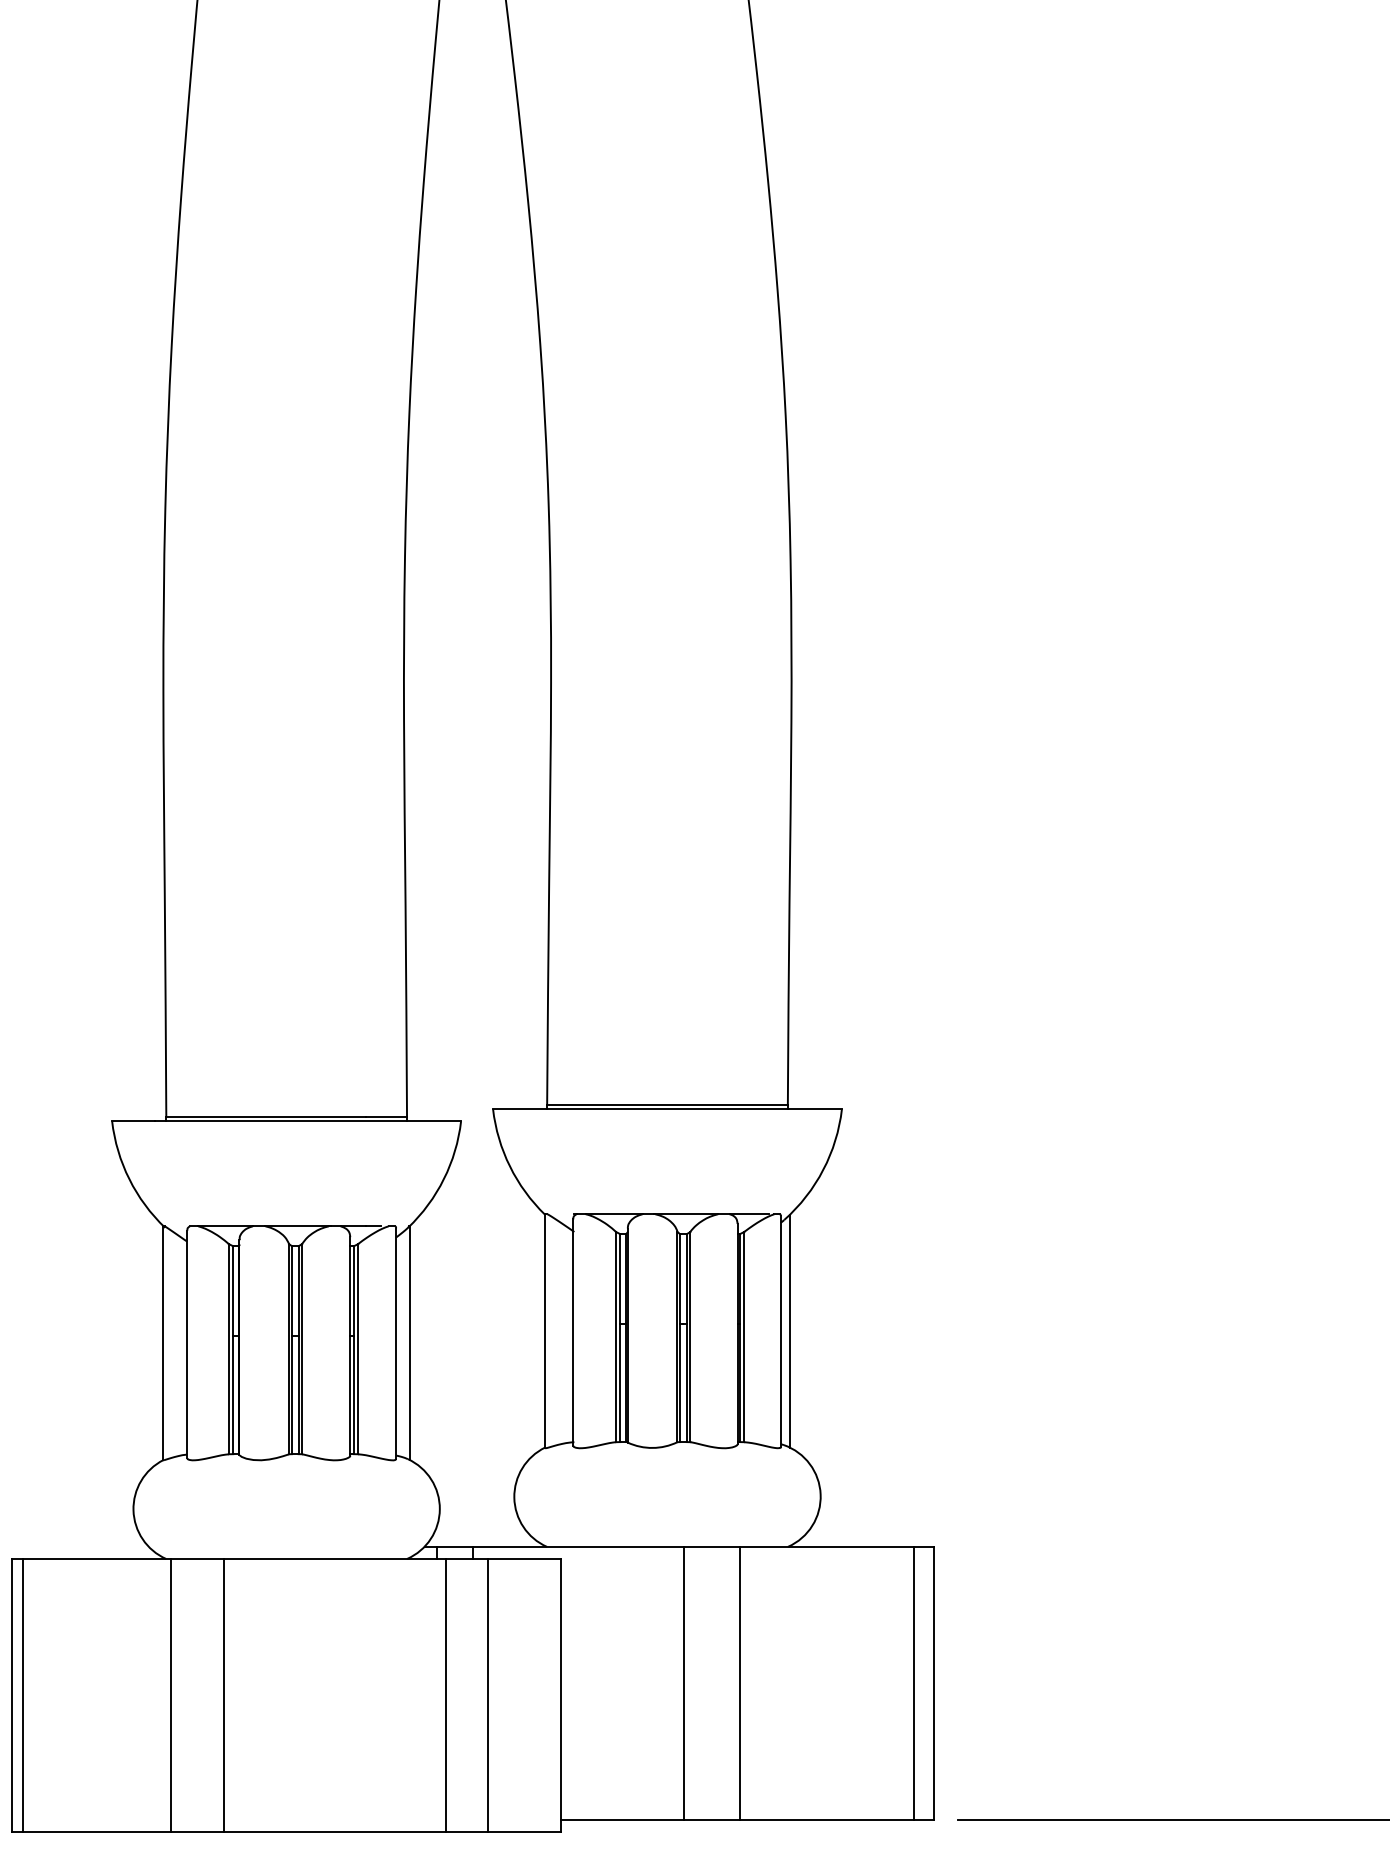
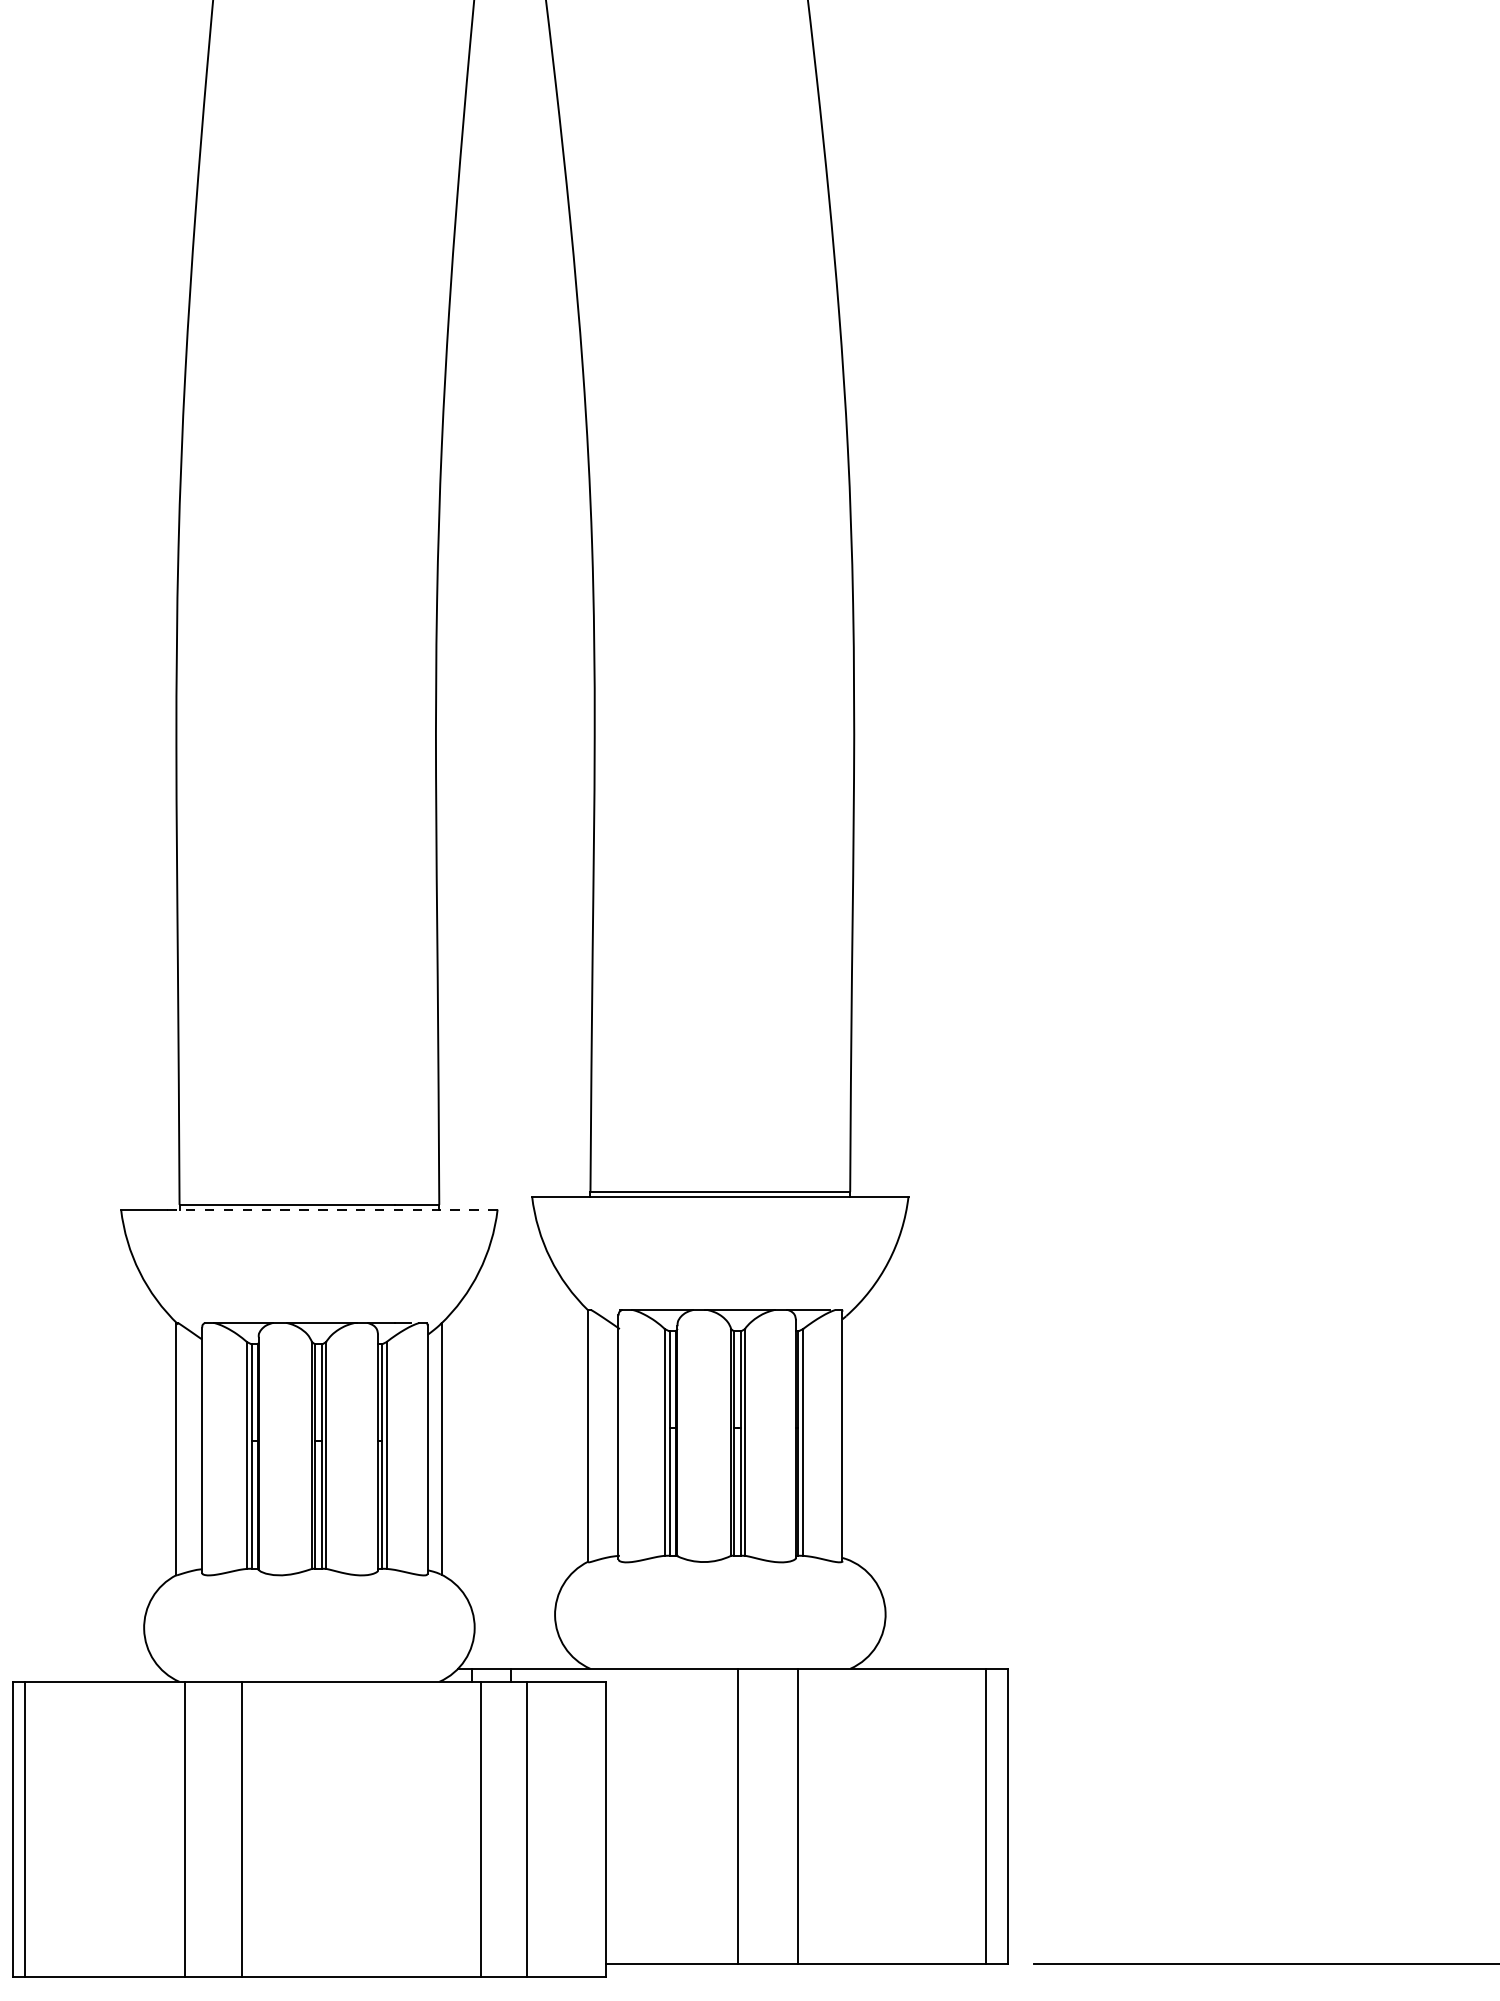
line: (308, 1121) -> (332, 1209), solid -> dashed
line: (789, 1330) -> (852, 1435), removed

